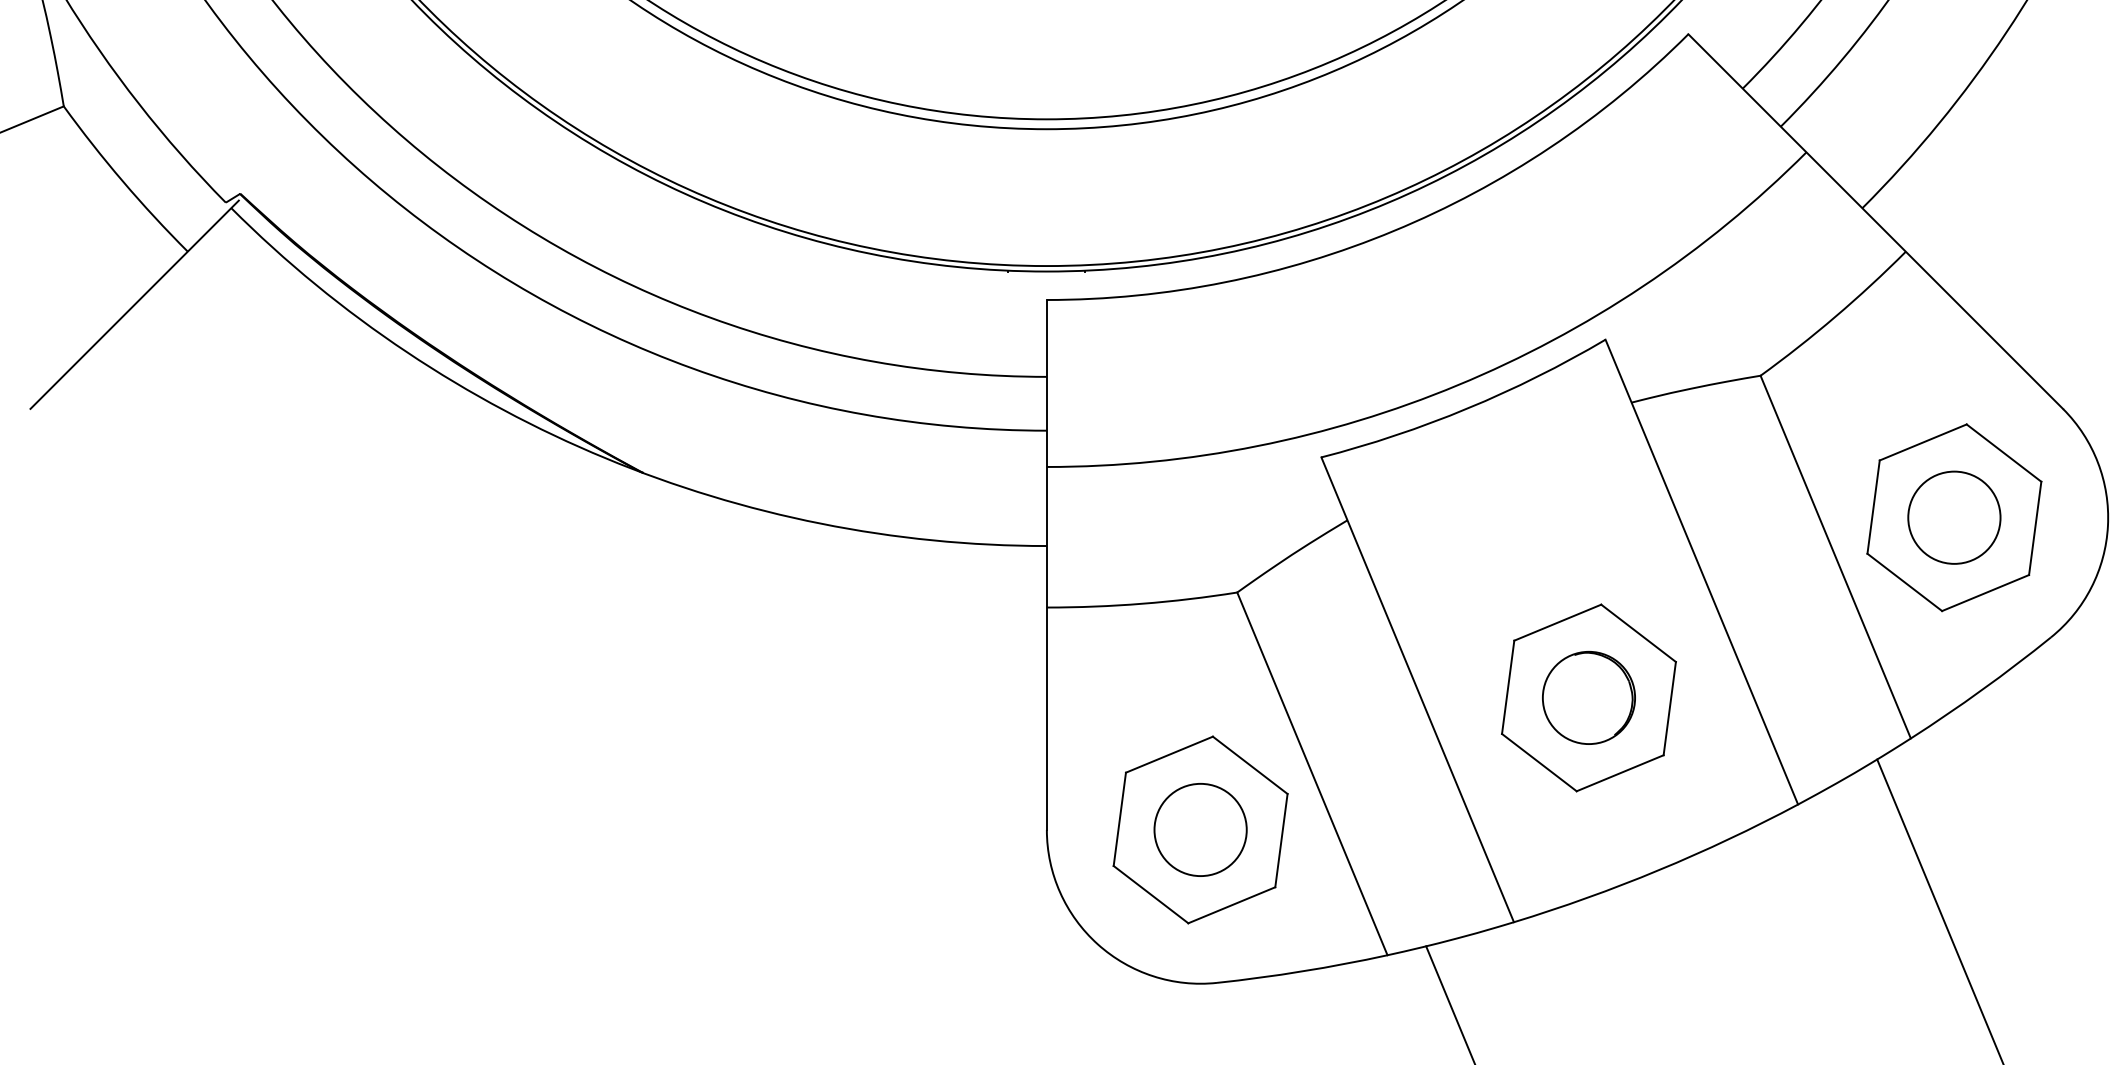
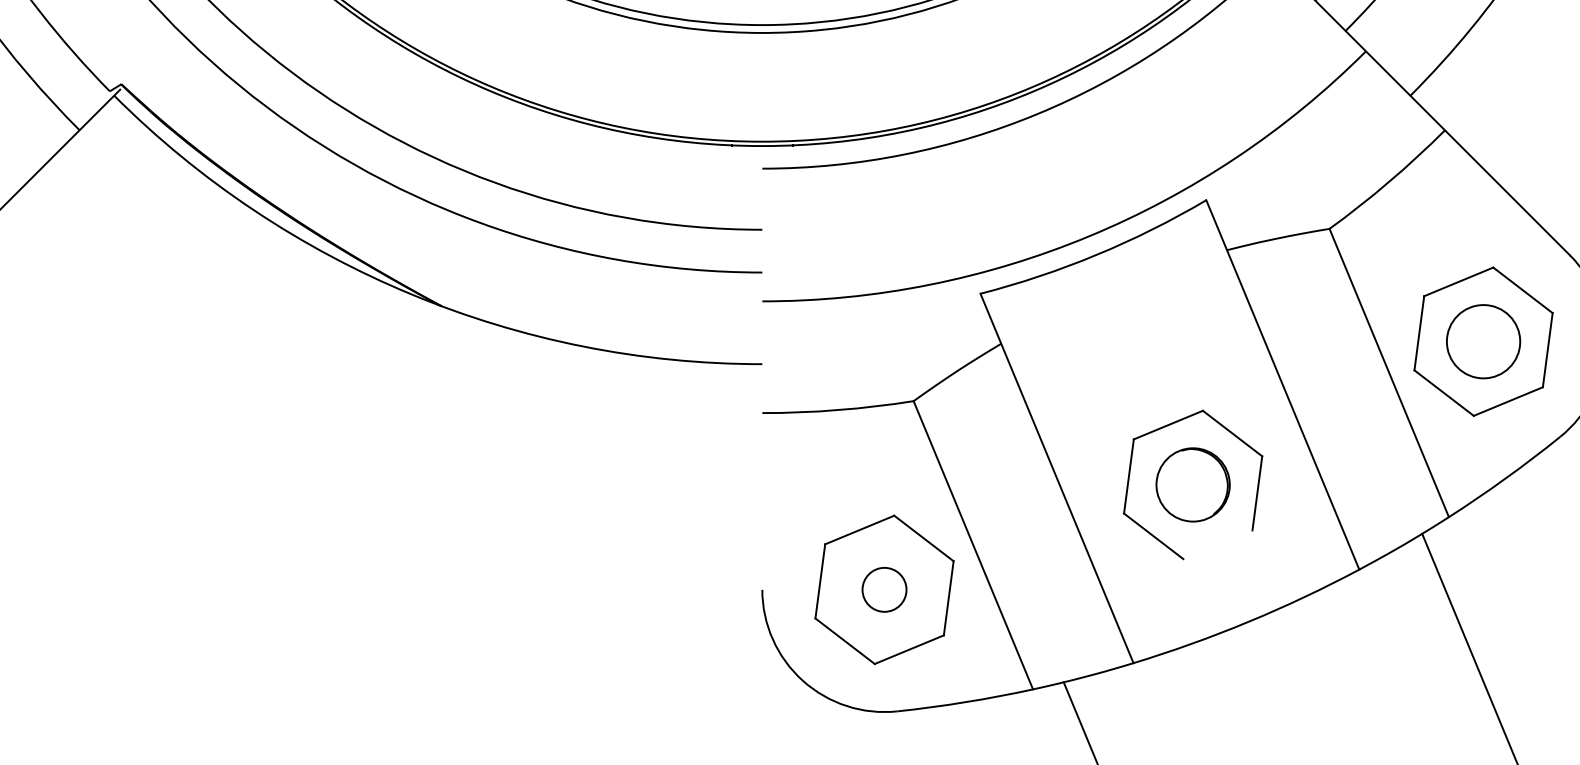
line: (1046, 564) -> (762, 378), removed
line: (1619, 773) -> (1217, 544), removed
circle: (1200, 829) -> (884, 589), size x0.6

